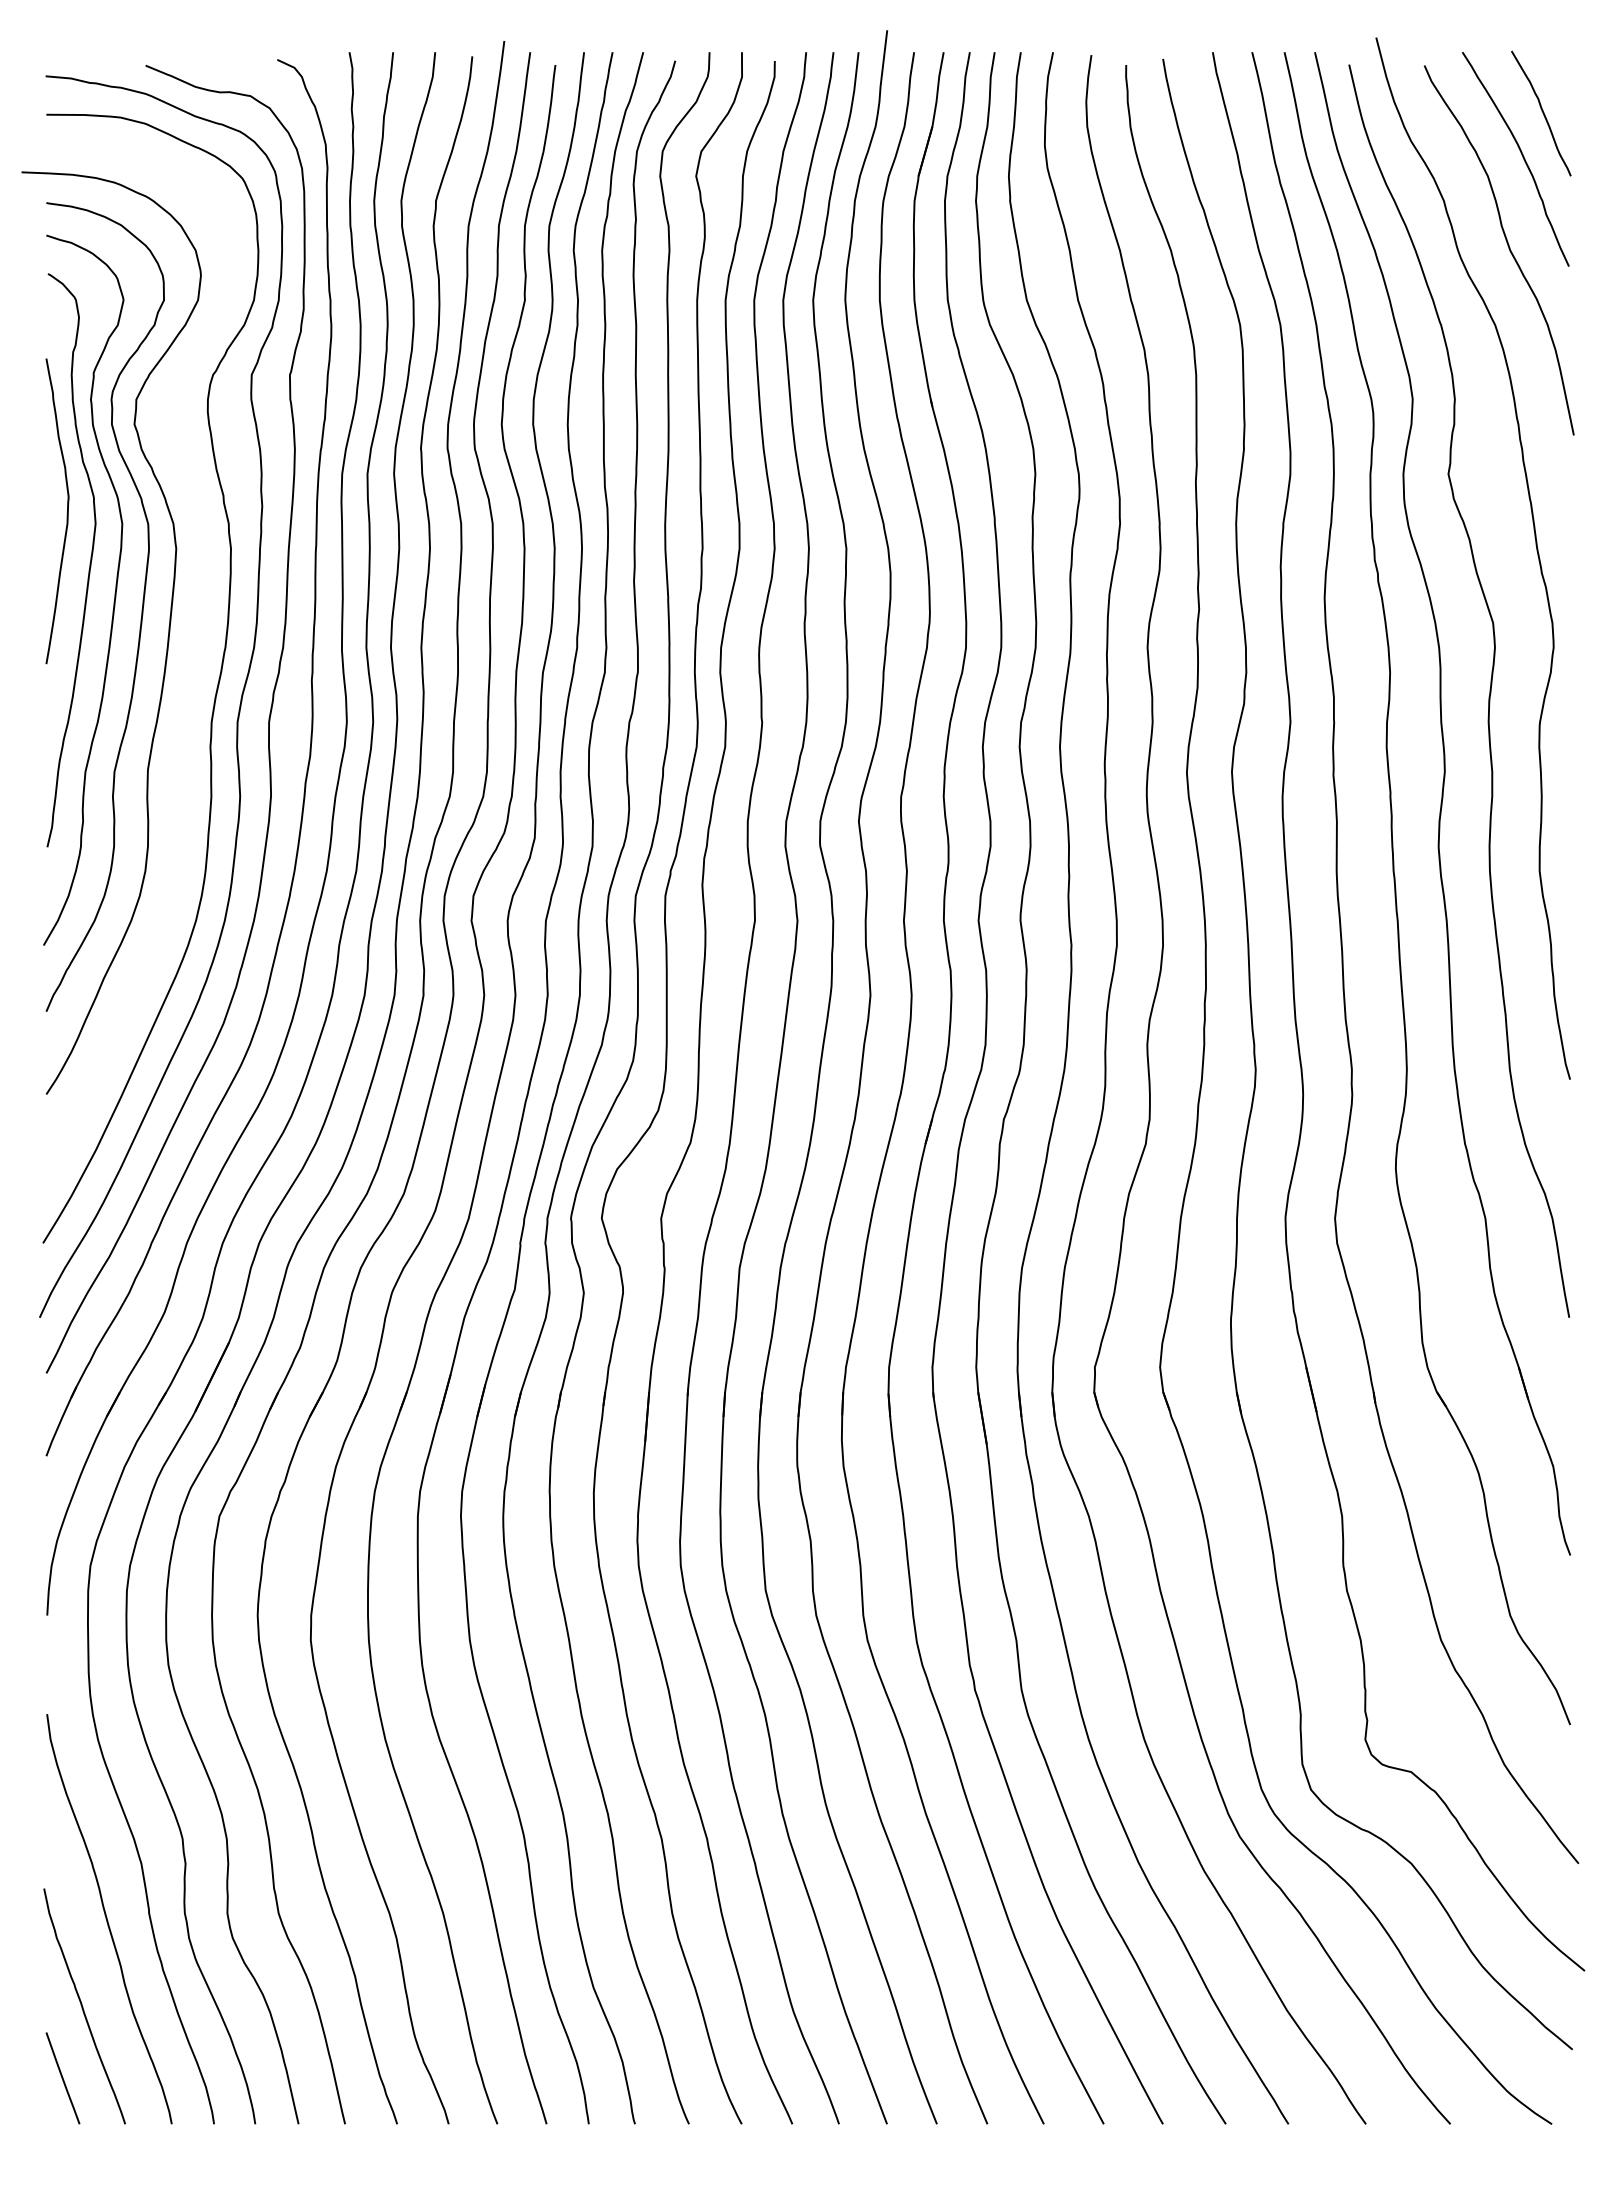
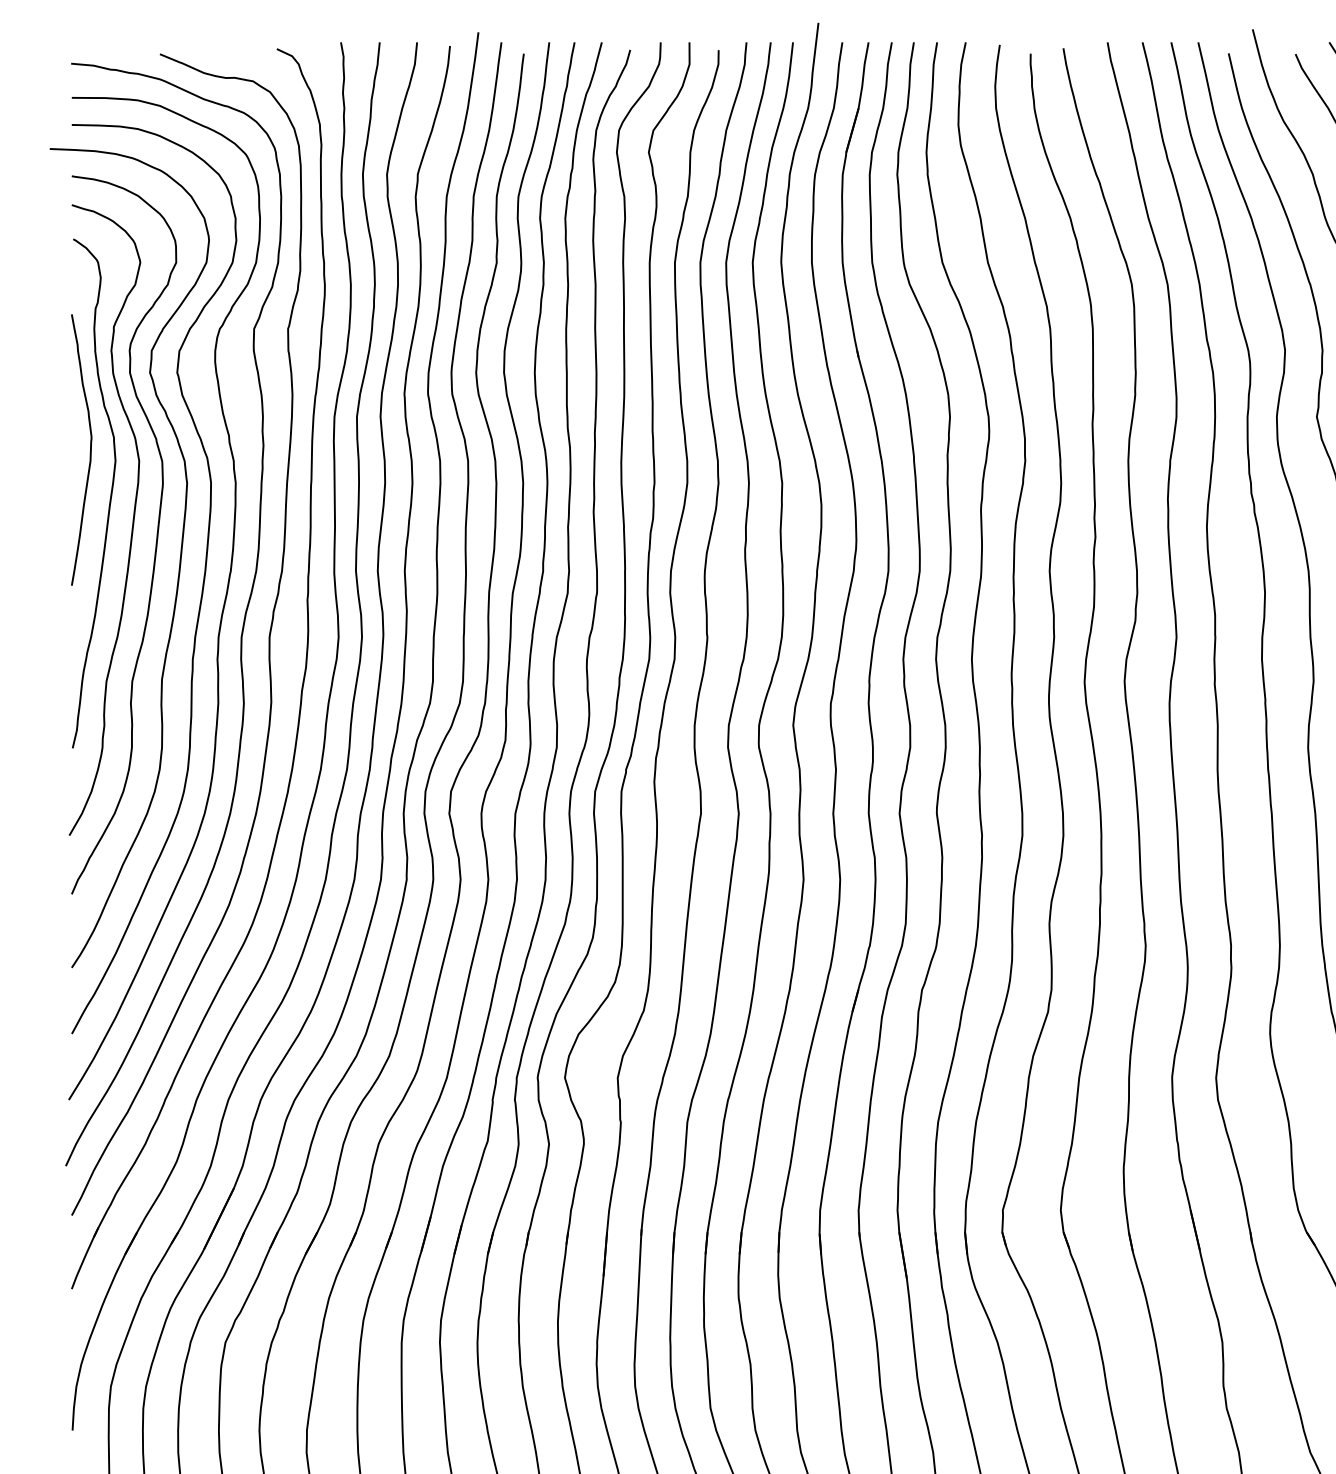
curve: (193, 662) -> (202, 584), added

